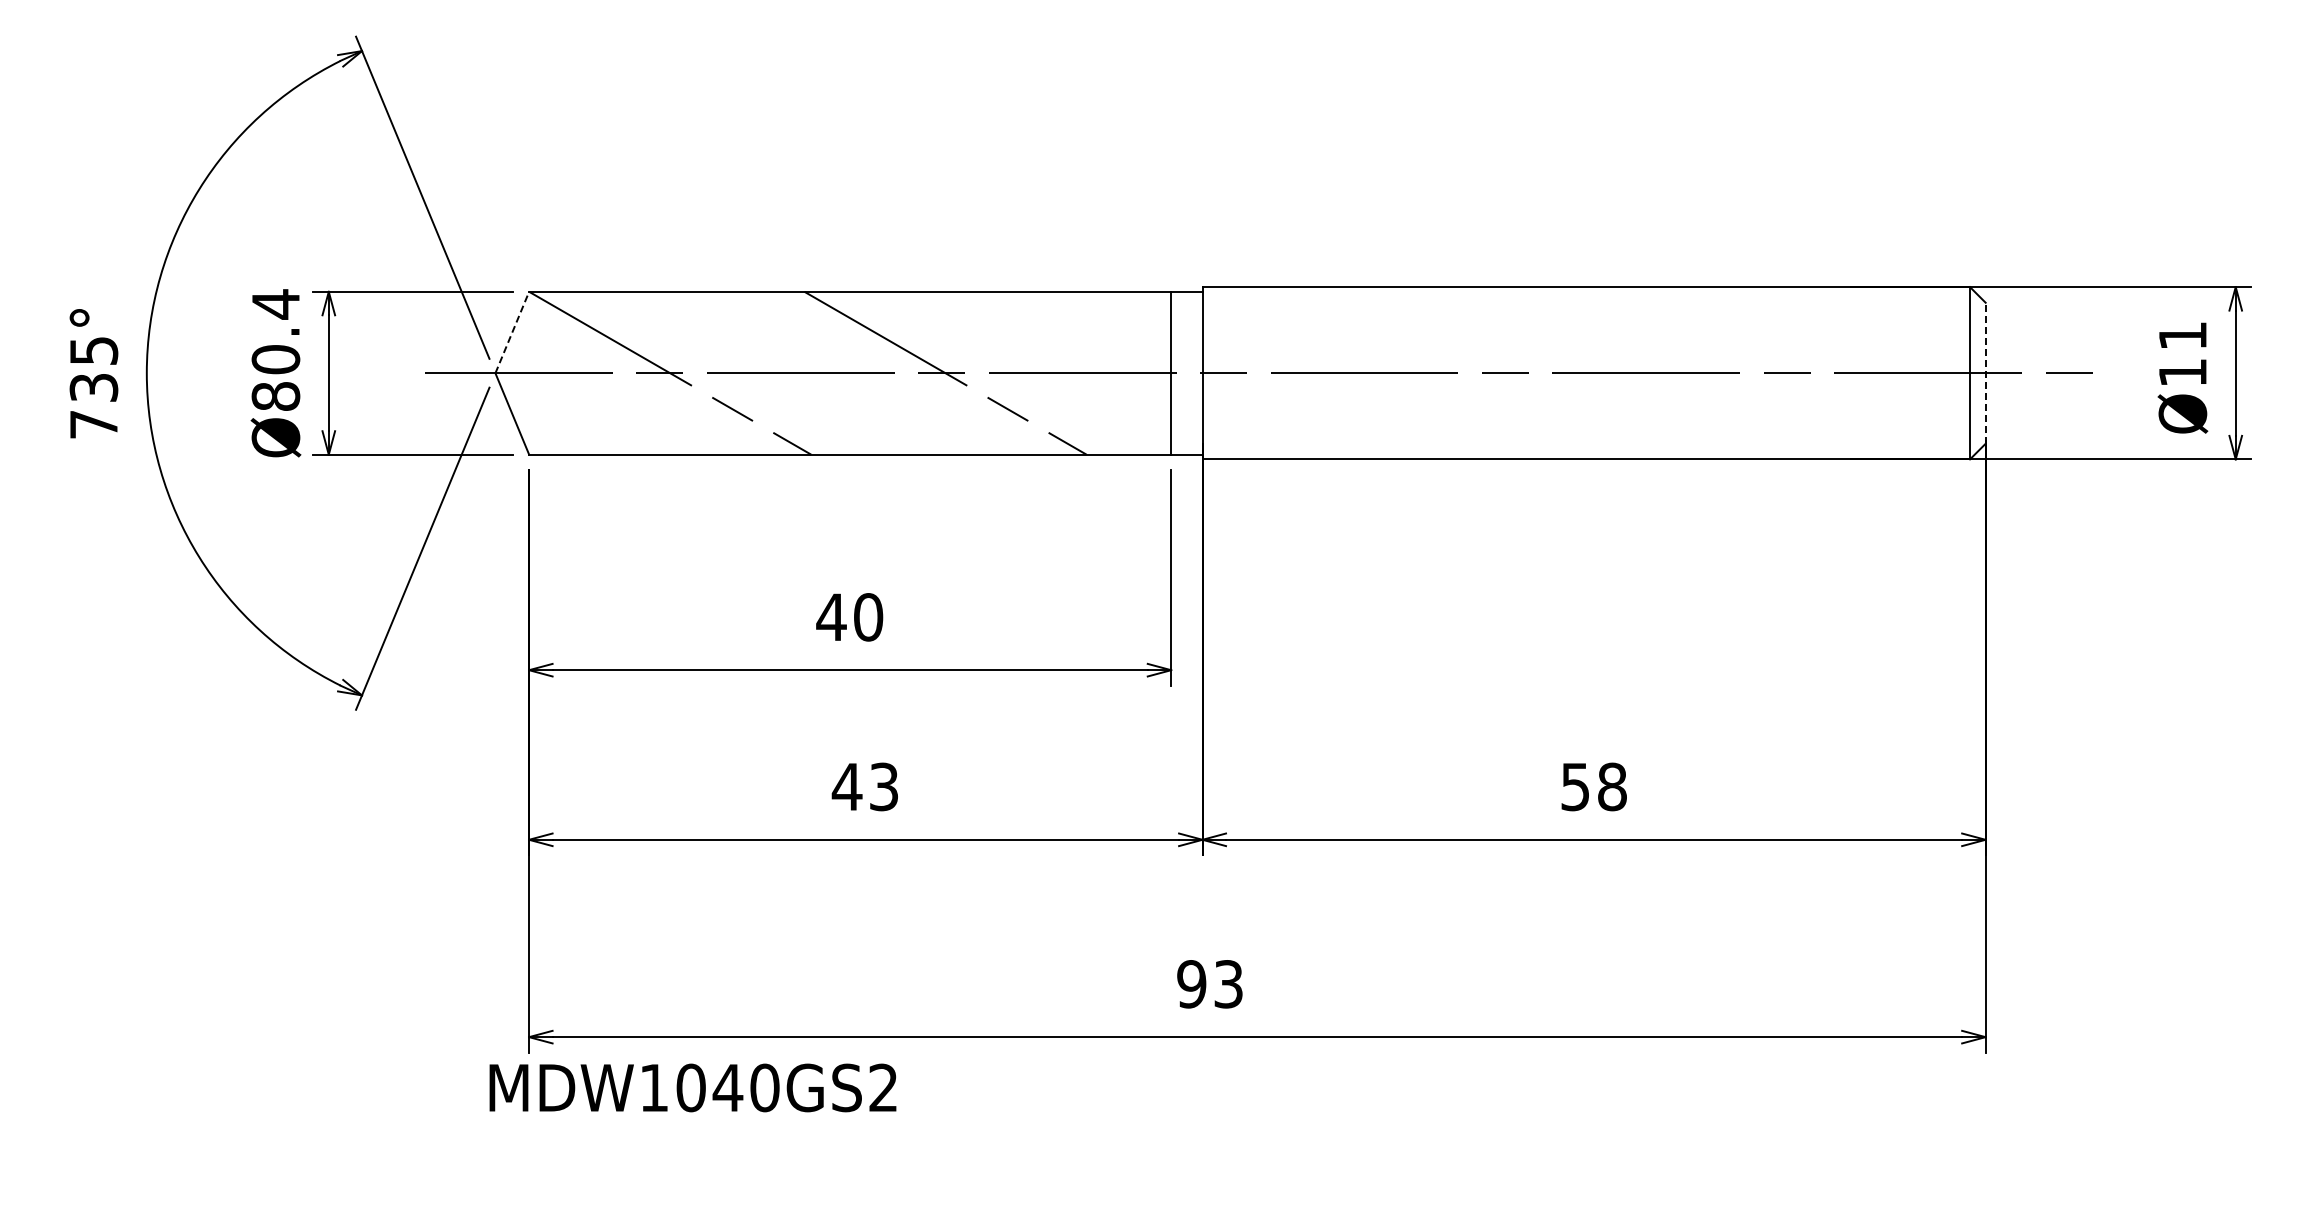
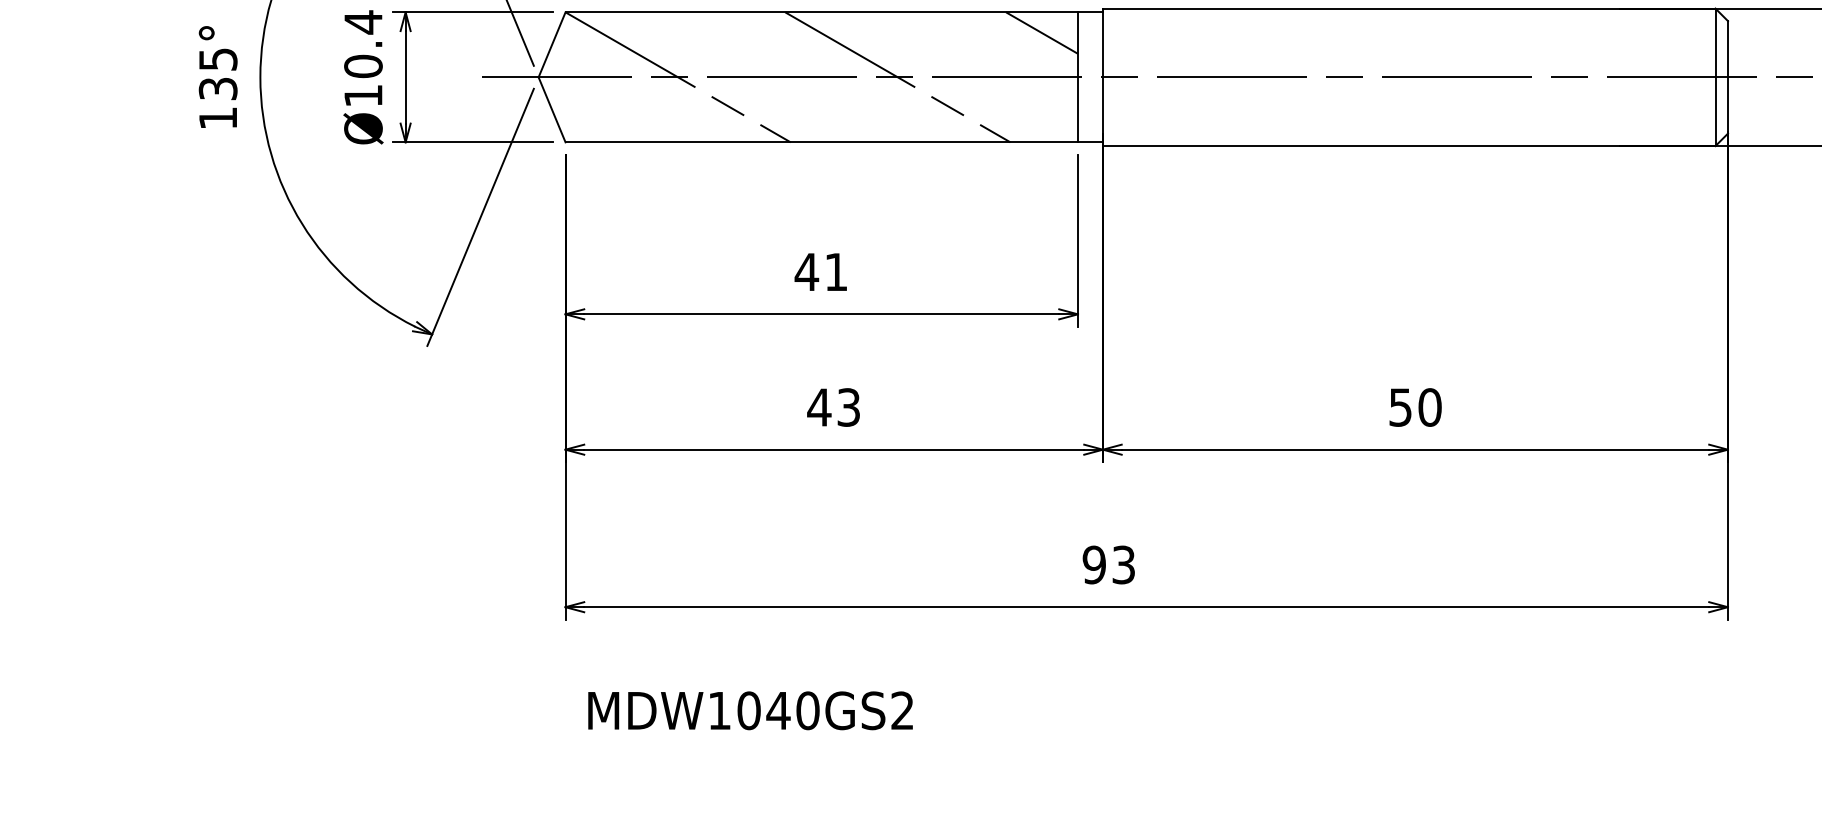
line: (1126, 317) -> (1042, 32), added
line: (512, 332) -> (552, 44), dashed -> solid
line: (1985, 372) -> (1727, 76), dashed -> solid
text: (275, 396) -> (363, 95), Ø80.4 -> Ø10.4
text: (93, 424) -> (217, 118), 735° -> 135°
text: (868, 617) -> (836, 272), 40 -> 41
text: (1612, 786) -> (1430, 407), 58 -> 50
text: (692, 1087) -> (750, 710), moved

